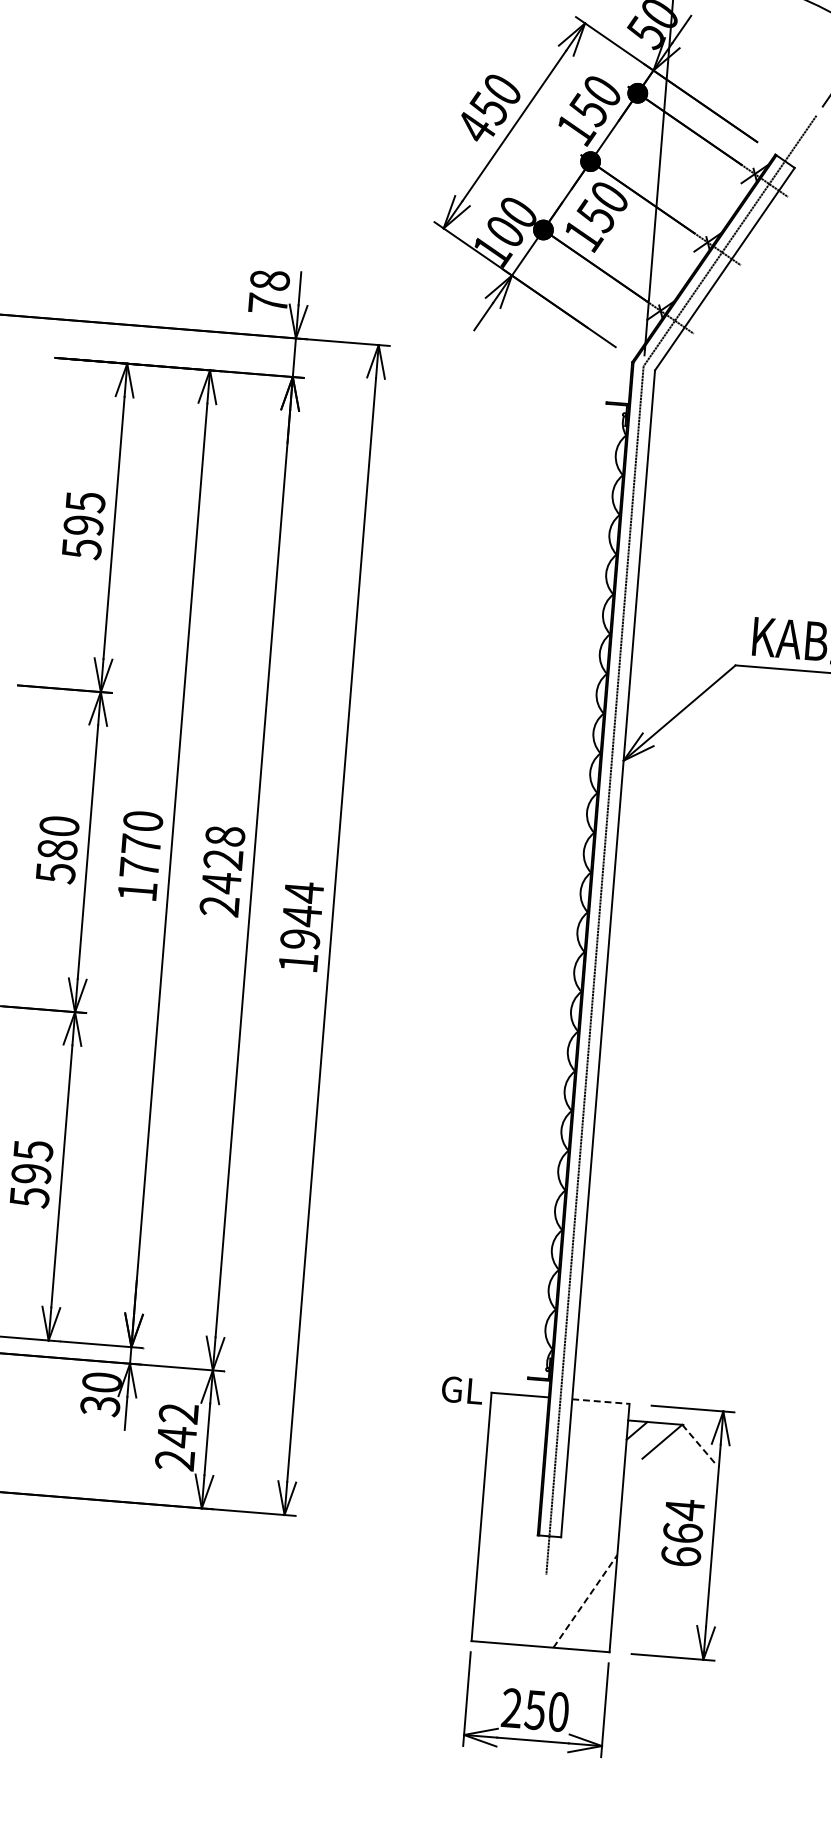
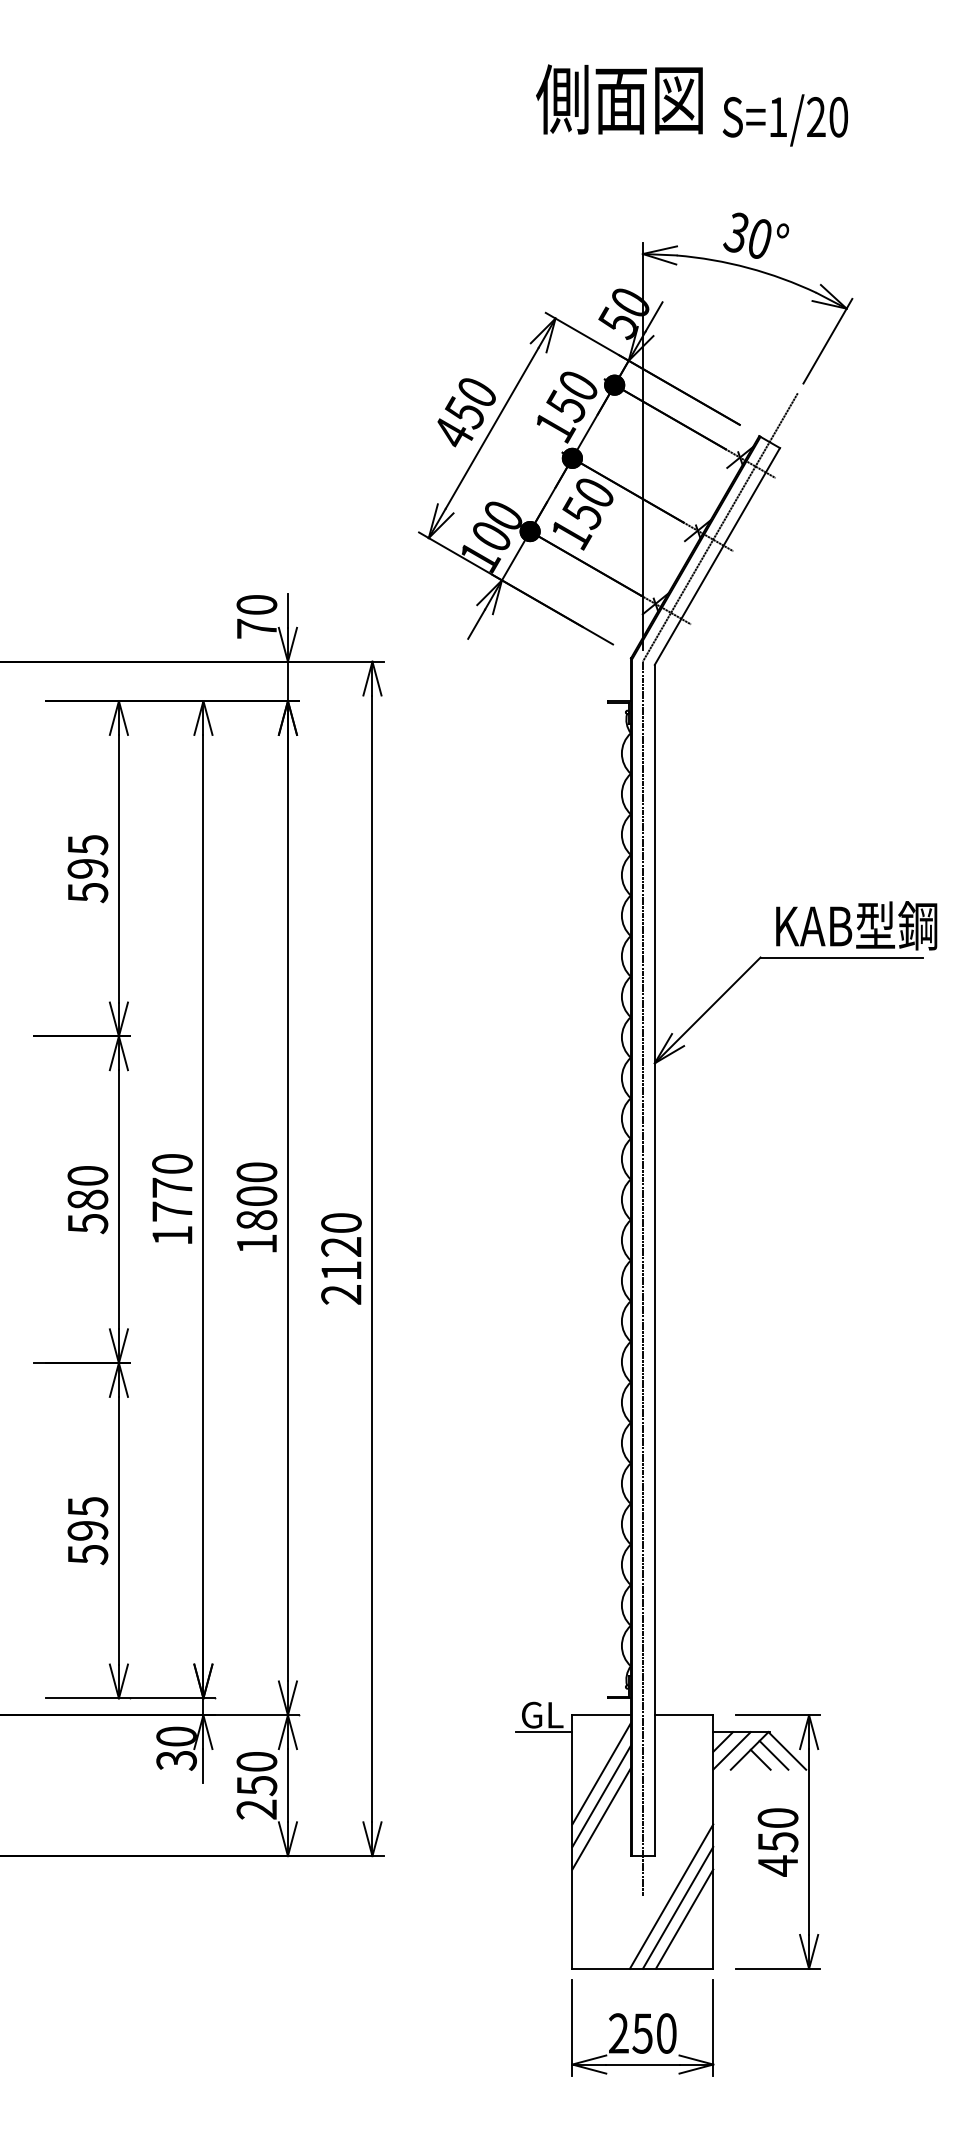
text: (269, 279) -> (256, 604), 78 -> 70
text: (222, 870) -> (256, 1207), 2428 -> 1800
text: (301, 927) -> (341, 1258), 1944 -> 2120
line: (601, 1401) -> (684, 1715), dashed -> solid
line: (462, 1407) -> (544, 1732), added
text: (177, 1425) -> (256, 1774), 242 -> 250
line: (644, 1439) -> (731, 1750), added
line: (699, 1444) -> (787, 1750), dashed -> solid
line: (685, 1448) -> (773, 1755), added
line: (672, 1450) -> (760, 1759), added
line: (515, 1452) -> (601, 1773), added
line: (513, 1473) -> (601, 1795), added
line: (511, 1496) -> (601, 1818), added
text: (682, 1532) -> (777, 1841), 664 -> 450
line: (574, 1578) -> (671, 1896), added
line: (579, 1589) -> (677, 1907), added
line: (585, 1600) -> (684, 1918), dashed -> solid

